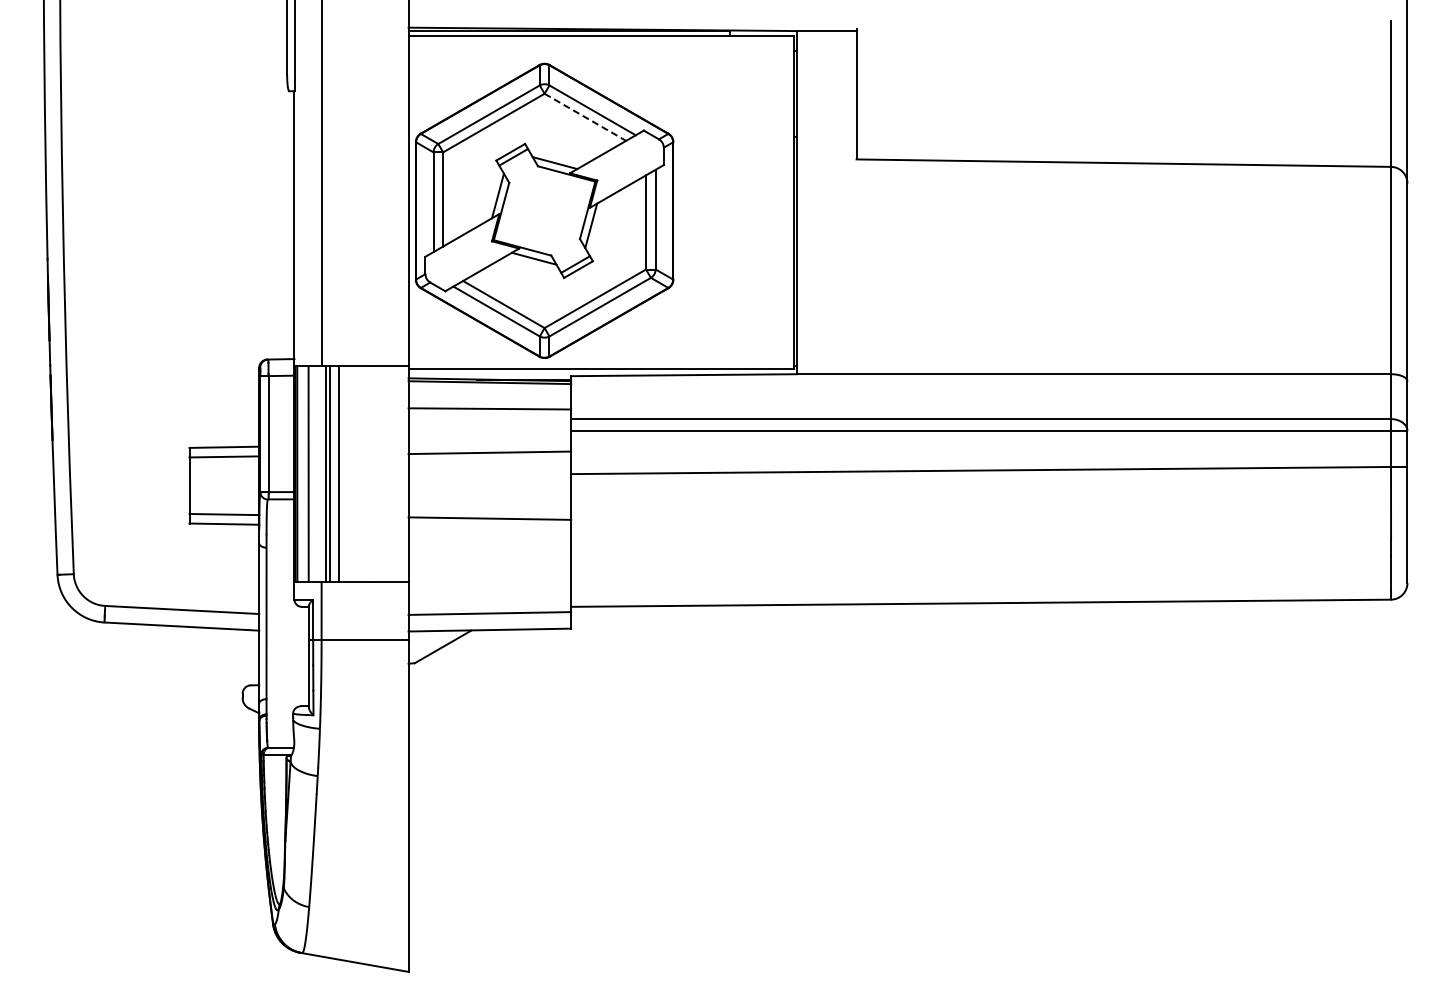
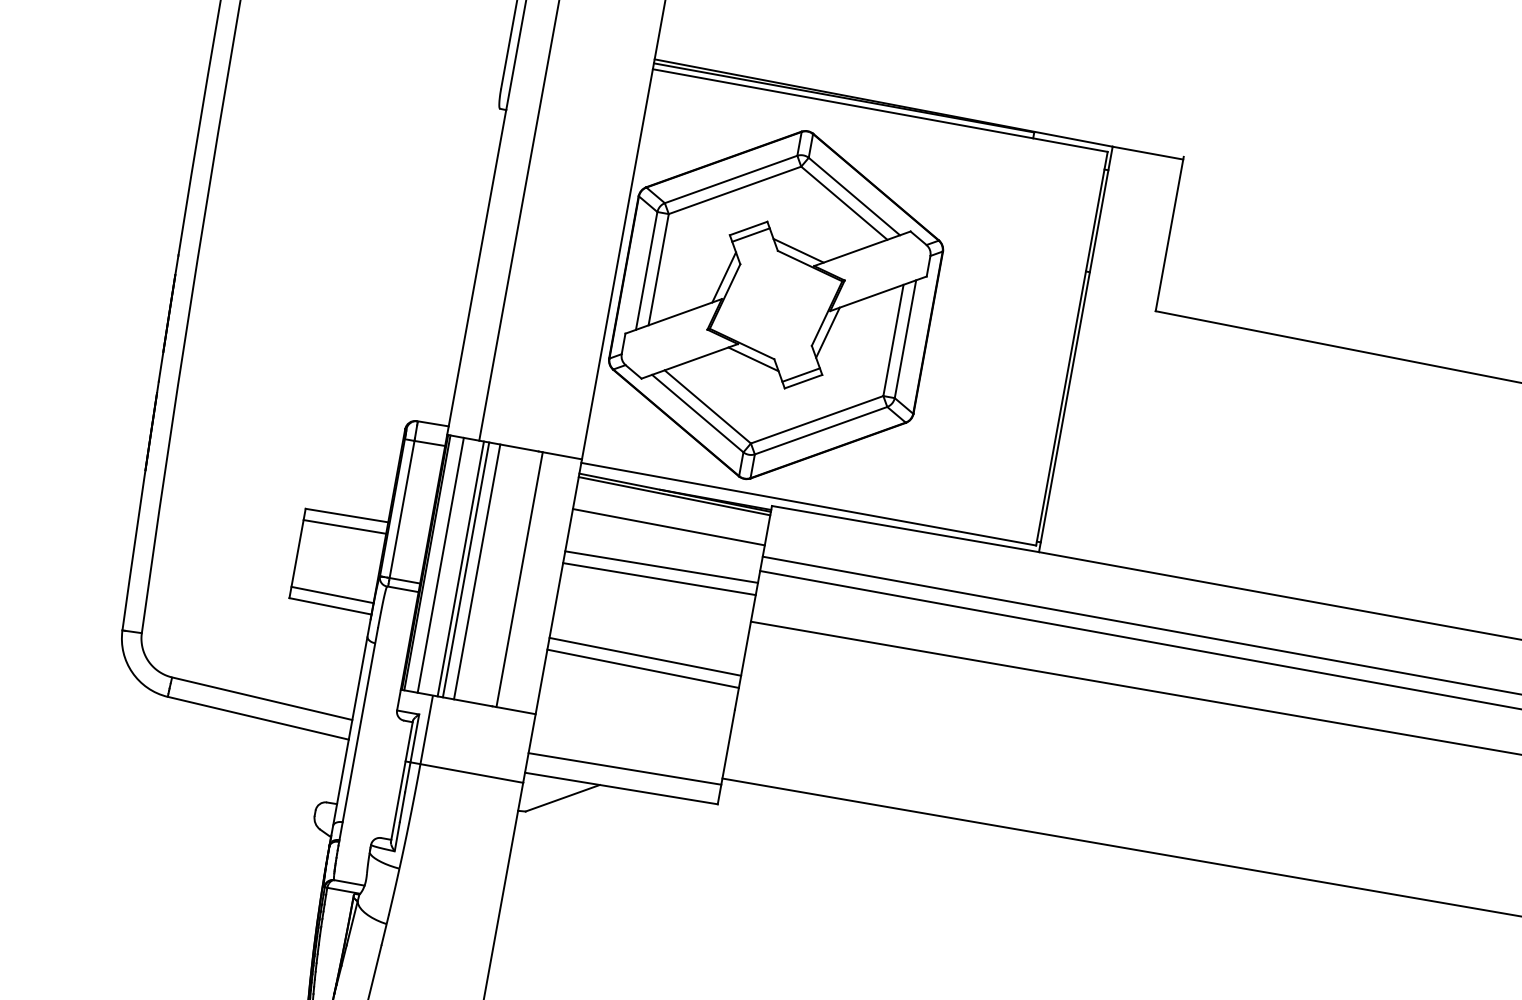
line: (585, 117) -> (844, 203), dashed -> solid
line: (489, 442) -> (661, 566), added
line: (375, 473) -> (519, 578), added
line: (489, 528) -> (642, 668), added

